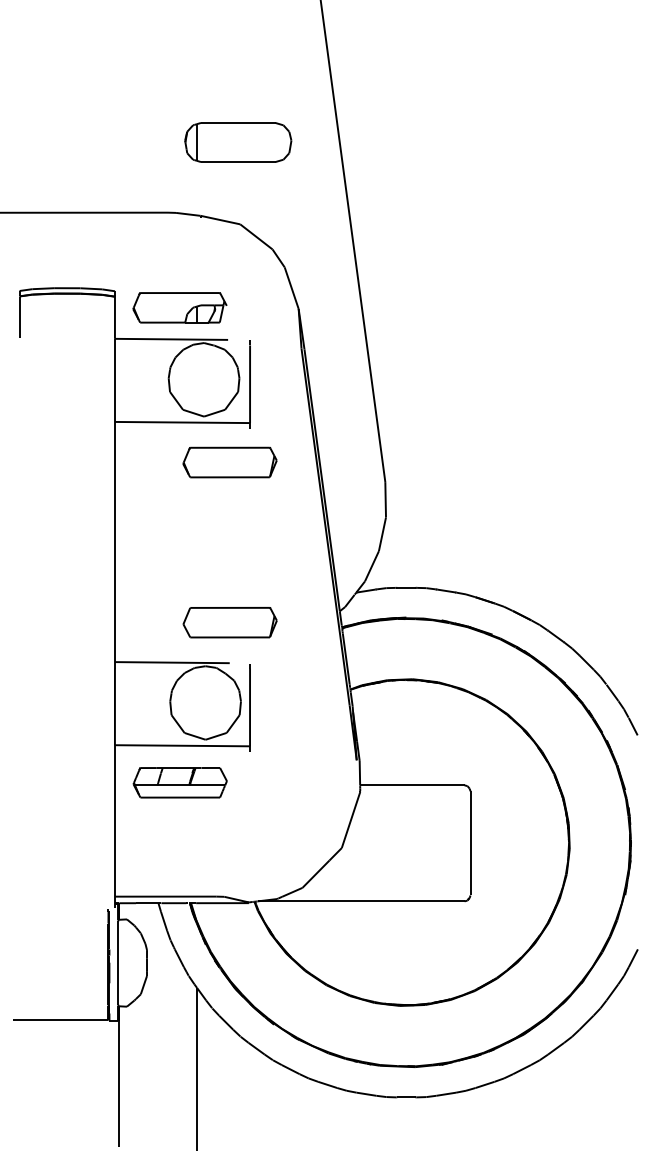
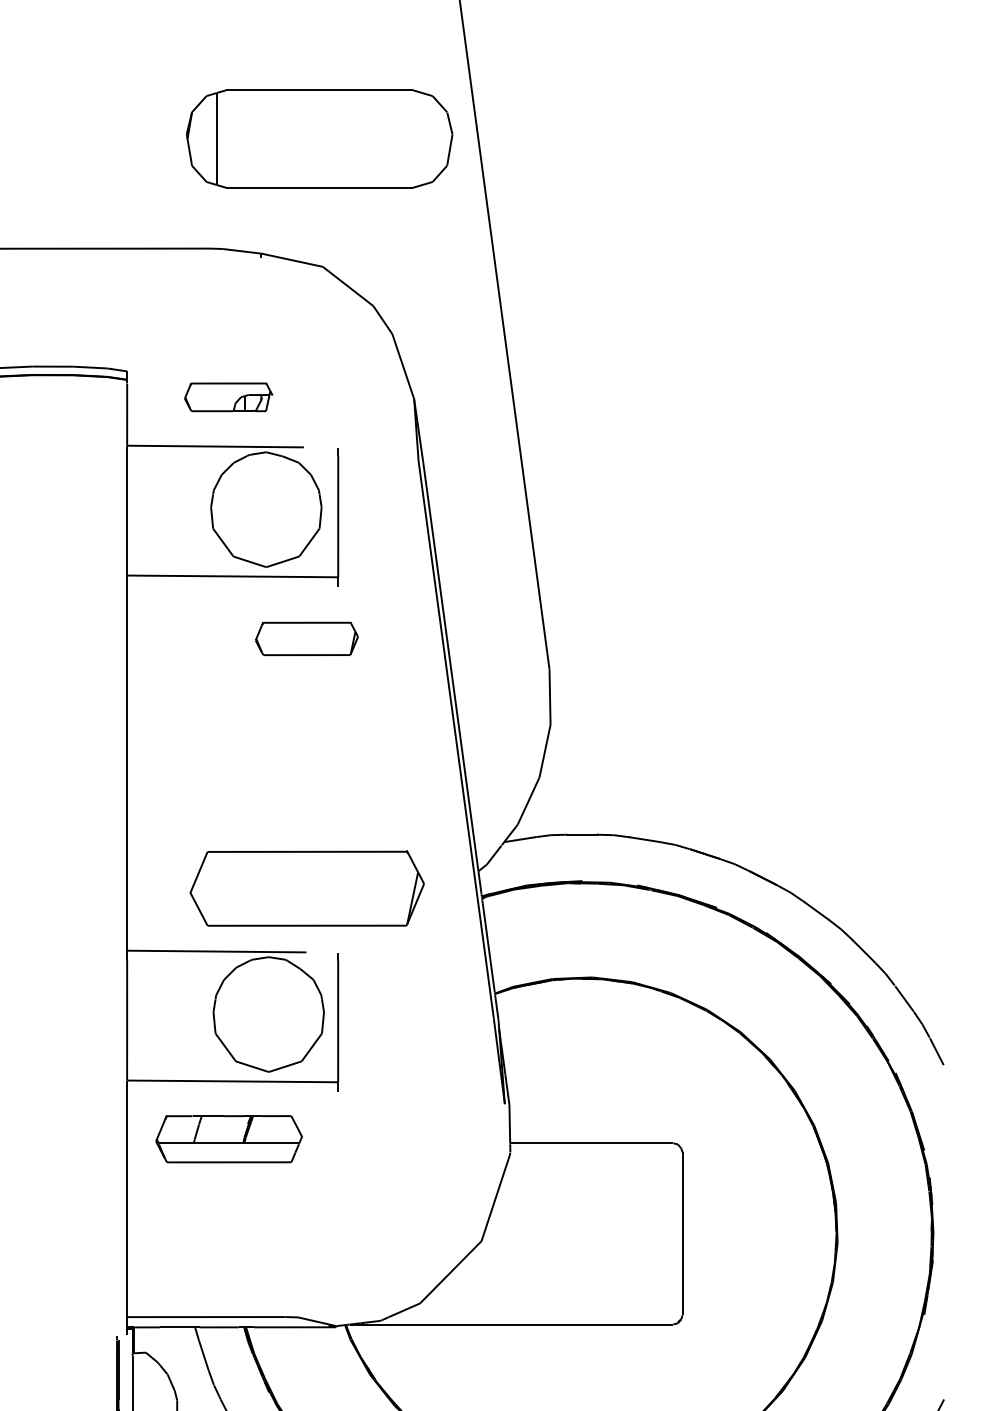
part: (238, 142) -> (320, 138), size x1.6
part: (179, 307) -> (227, 396), size x0.6
part: (229, 462) -> (306, 638), size x0.7
part: (229, 622) -> (306, 888), size x1.6

